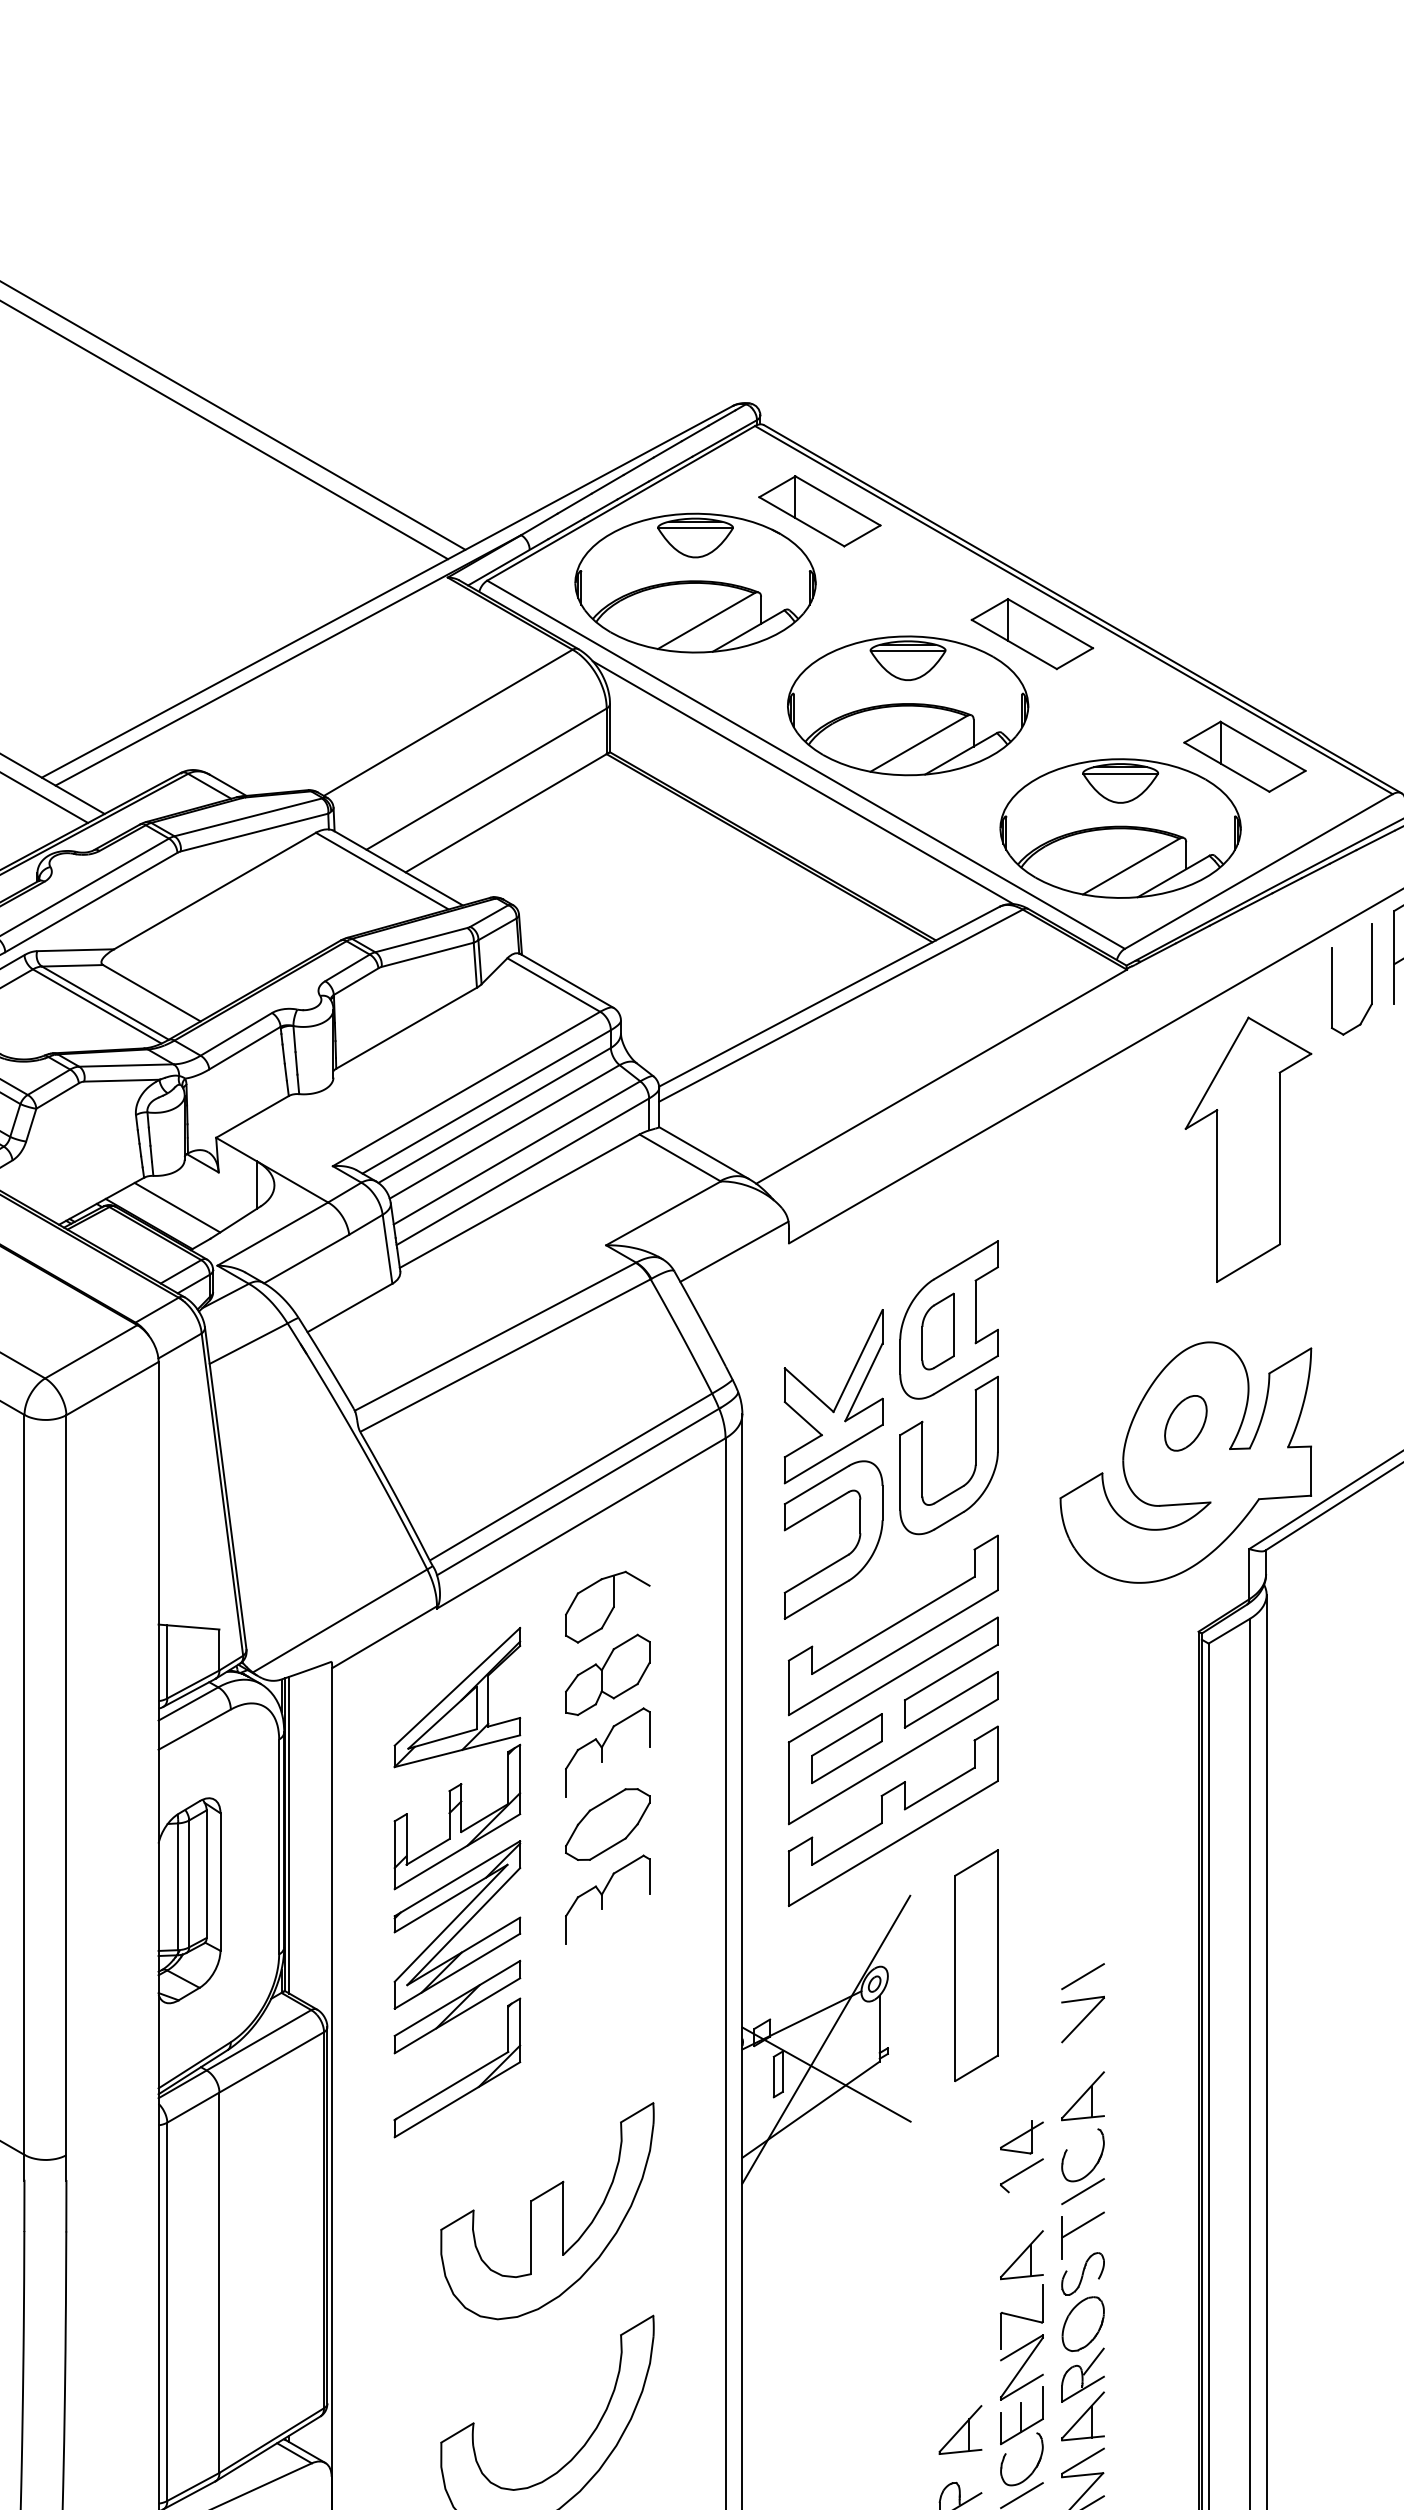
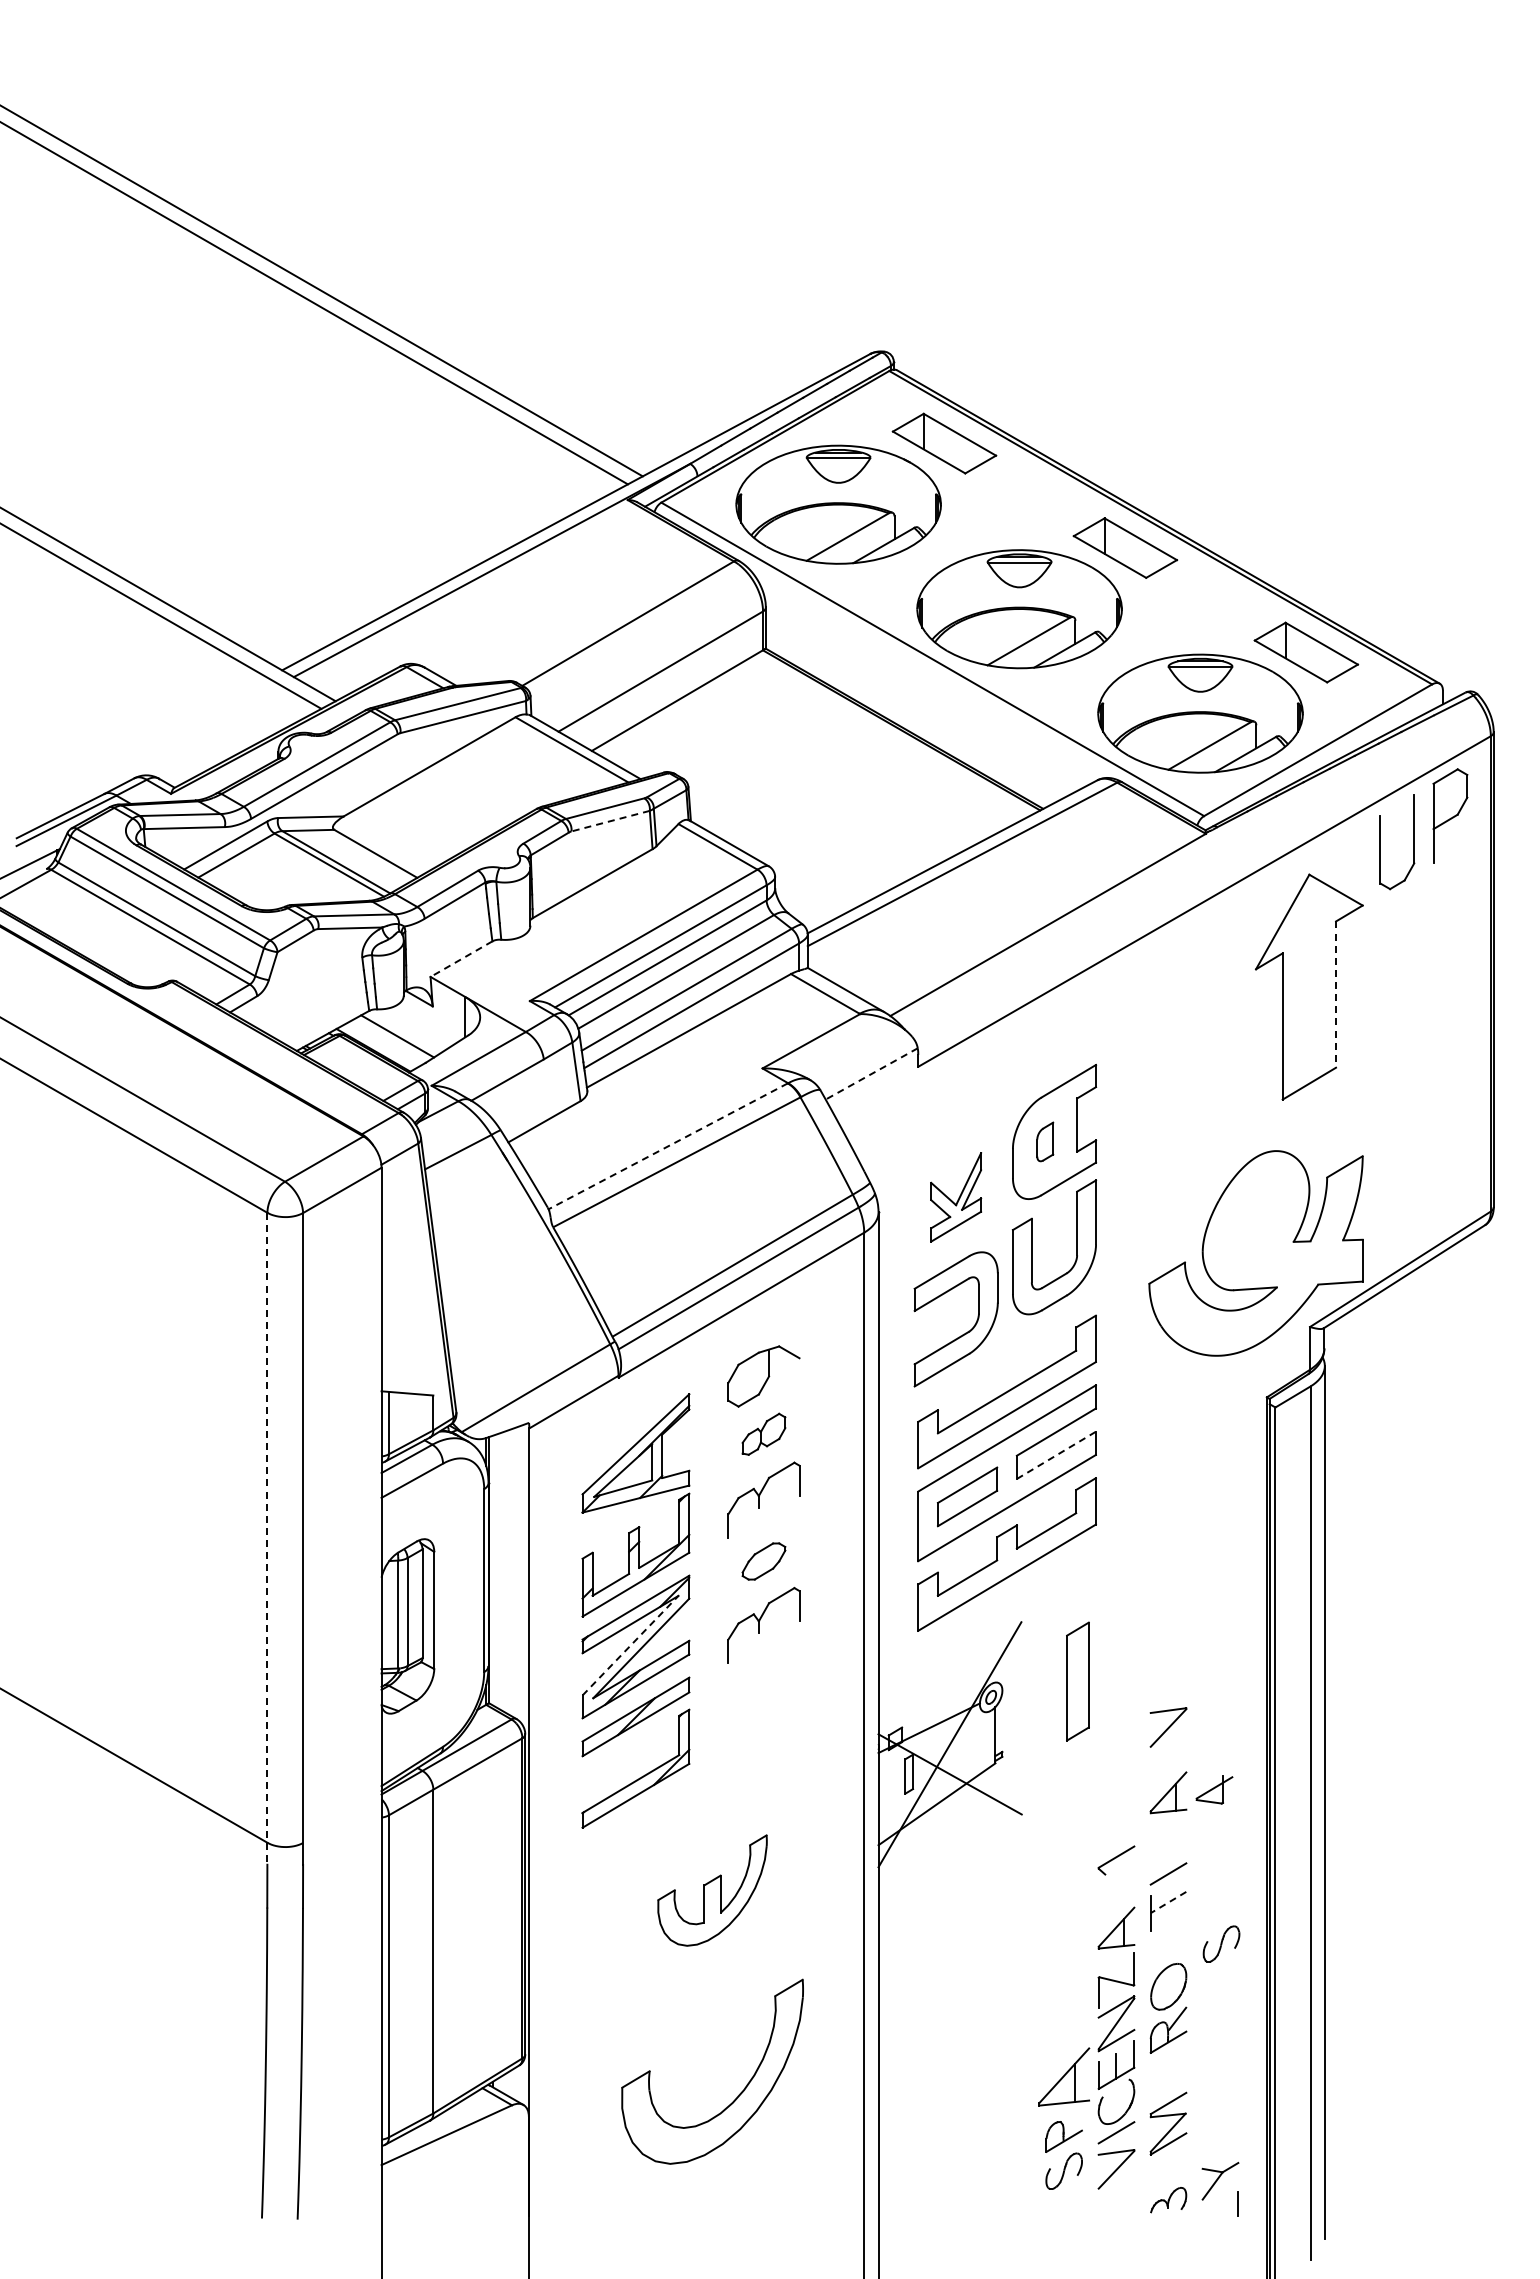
line: (803, 782) -> (930, 674), removed
line: (427, 955) -> (610, 821), solid -> dashed
line: (252, 1117) -> (461, 959), solid -> dashed
line: (1280, 1159) -> (1336, 995), solid -> dashed
line: (734, 1251) -> (871, 1073), solid -> dashed
part: (938, 1331) -> (1045, 1141), size x0.6
line: (493, 1338) -> (666, 1147), solid -> dashed
part: (832, 1396) -> (955, 1197), size x0.6
part: (1185, 1422) -> (1255, 1219), removed
part: (607, 1675) -> (763, 1434), size x0.6
line: (951, 1699) -> (1056, 1455), solid -> dashed
line: (24, 1797) -> (267, 1538), solid -> dashed
part: (607, 1824) -> (763, 1561), size x0.6
line: (288, 1835) -> (492, 1570), removed
line: (451, 1923) -> (630, 1645), solid -> dashed
part: (976, 1965) -> (1077, 1681), size x0.6
line: (1083, 1976) -> (1168, 1690), removed
part: (1021, 2136) -> (1214, 1789), moved
part: (1095, 2162) -> (1179, 1849), removed
part: (547, 2210) -> (712, 1890), size x0.6
line: (1083, 2225) -> (1168, 1902), solid -> dashed
part: (1083, 2273) -> (1221, 1943), moved
part: (1083, 2416) -> (1168, 2065), removed
part: (959, 2429) -> (1063, 2076), size x1.4

